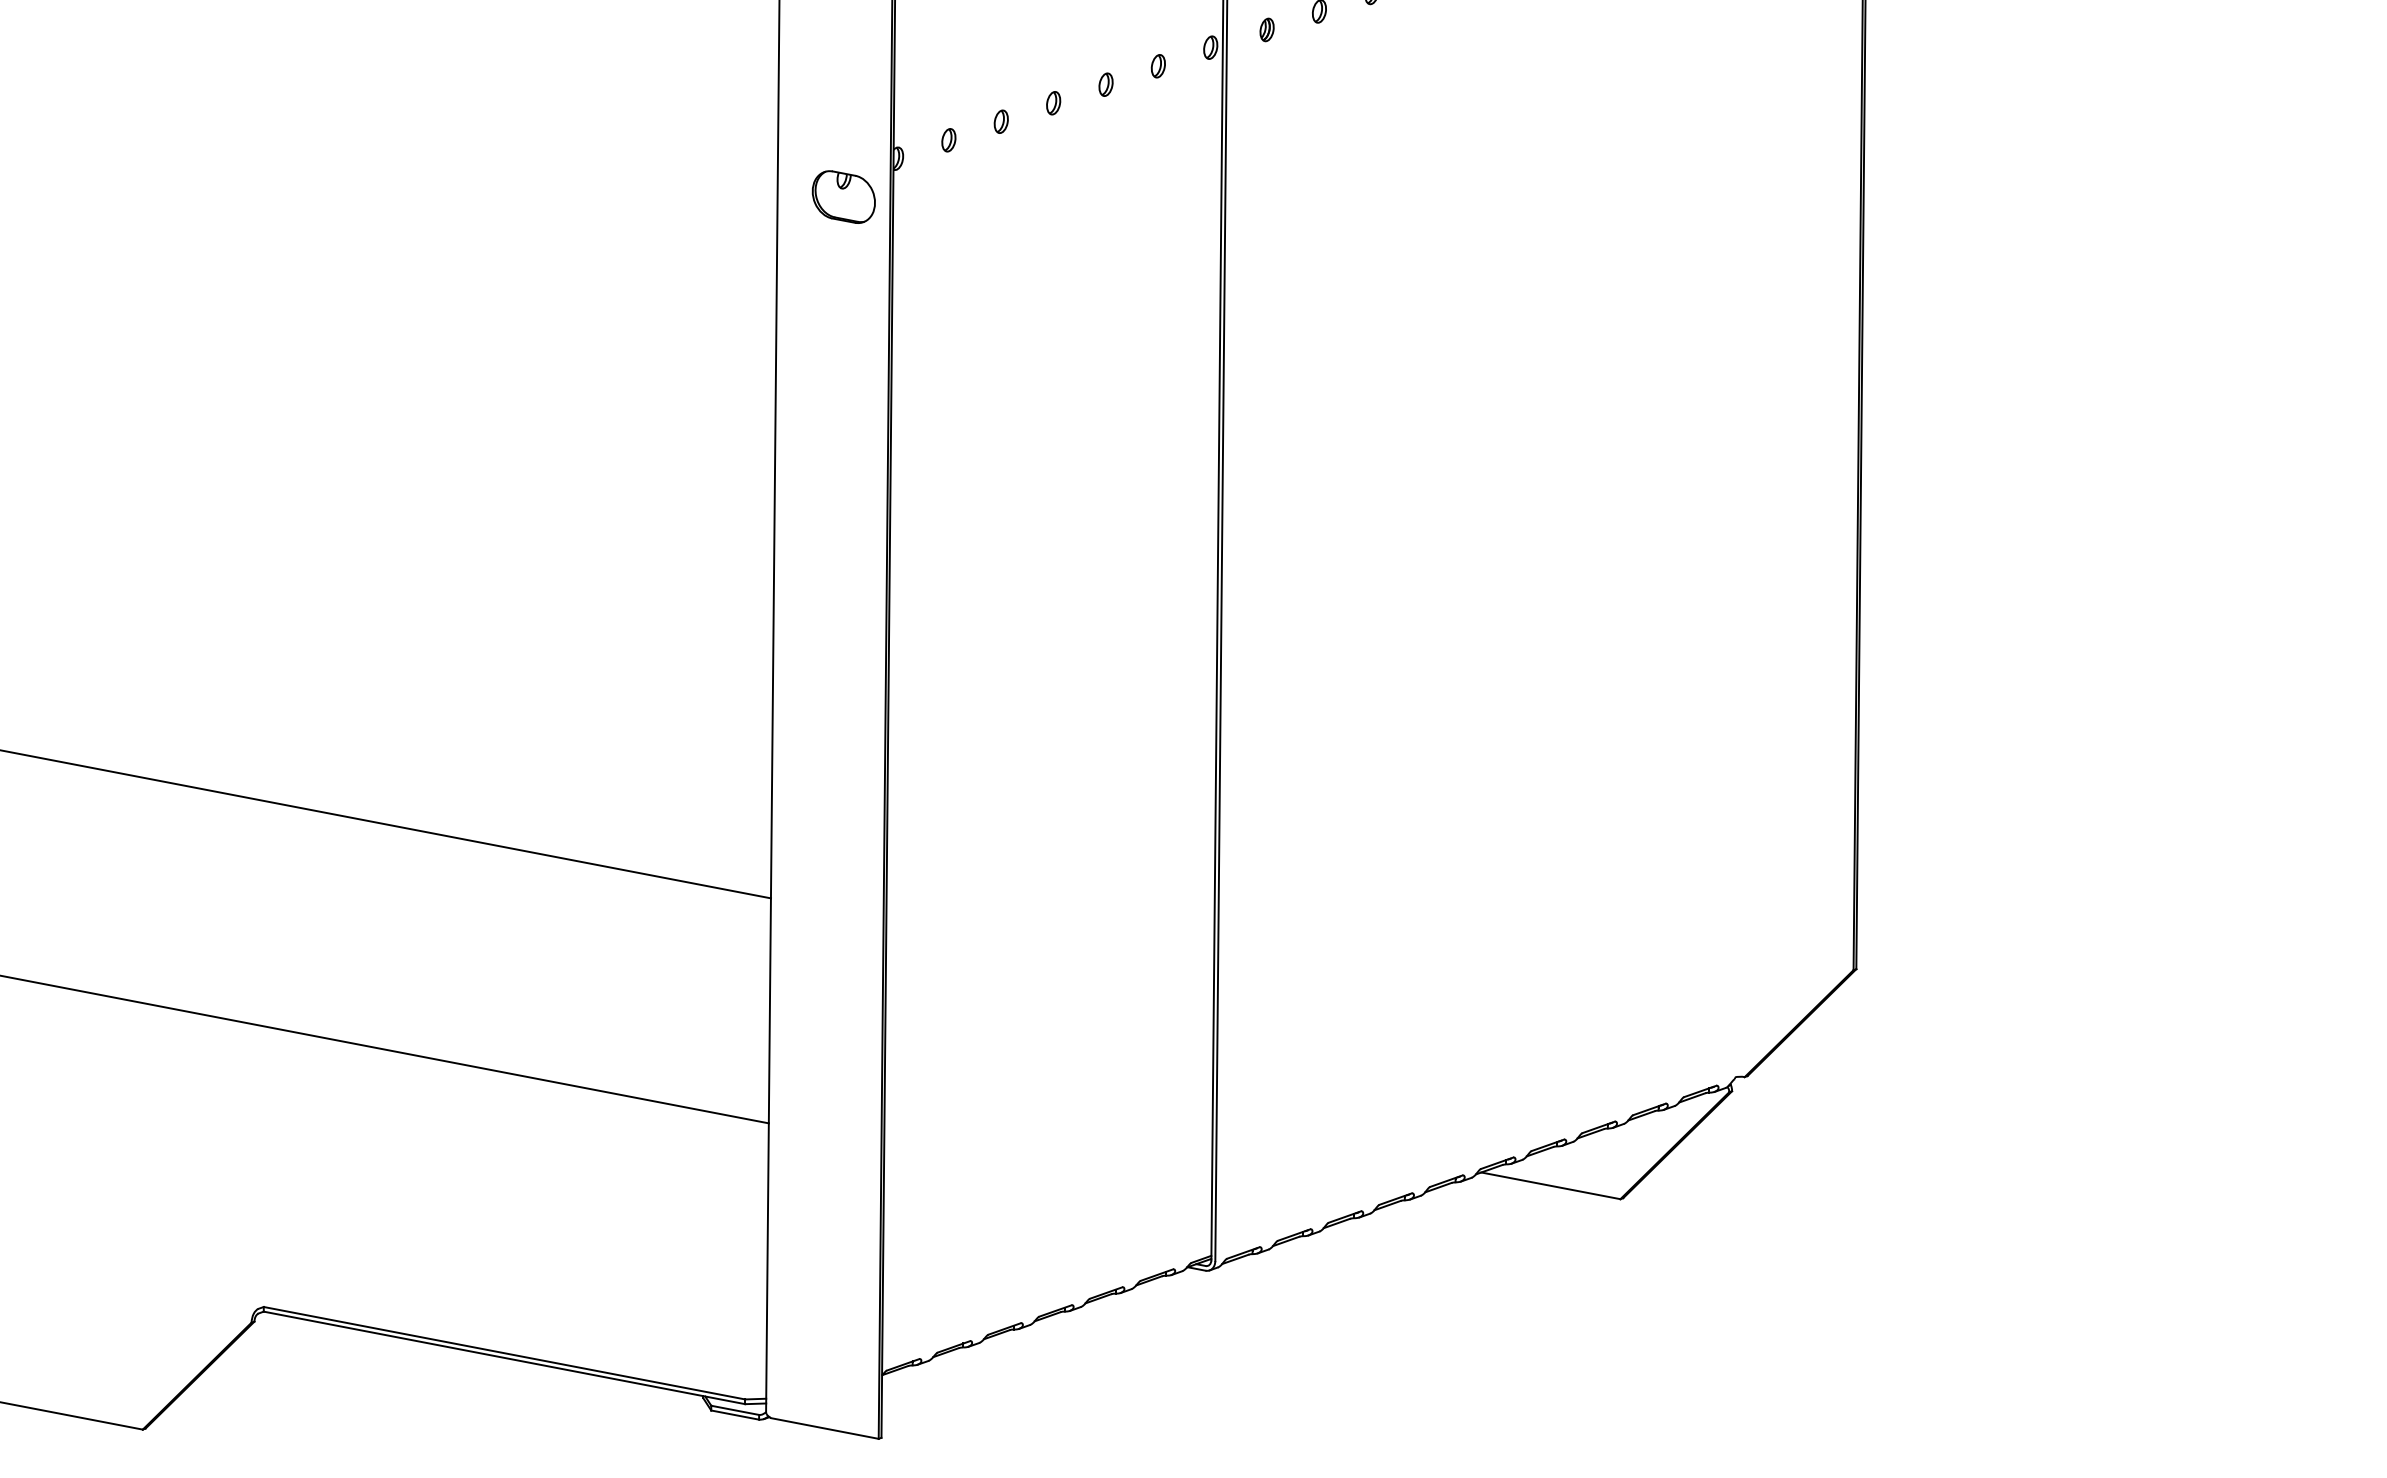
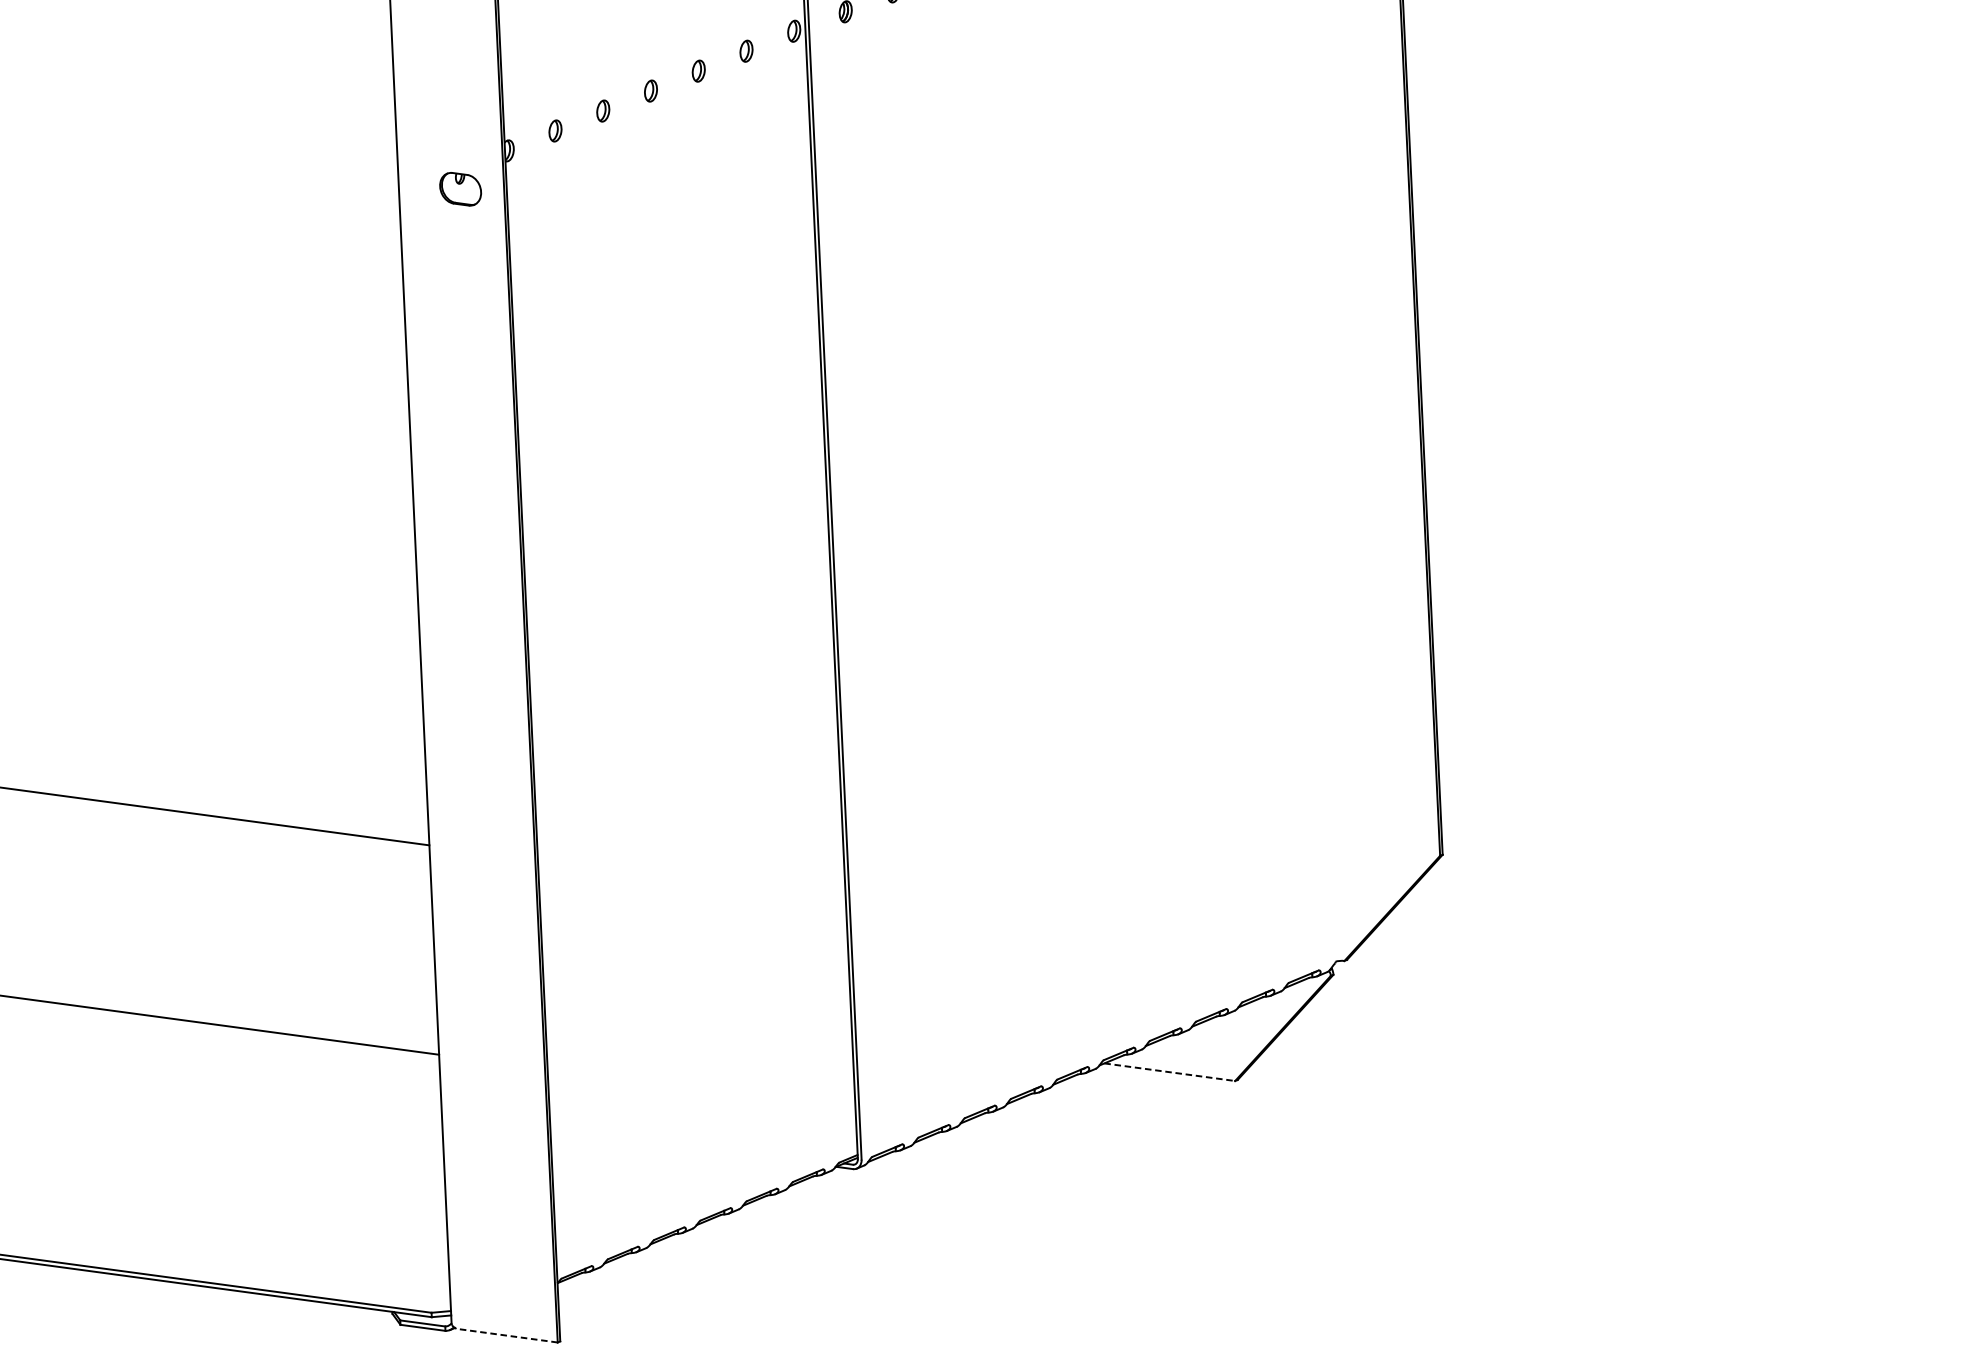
part: (843, 196) -> (460, 188), size x0.7
line: (1550, 1185) -> (1169, 1071), solid -> dashed
line: (824, 1428) -> (506, 1335), solid -> dashed

